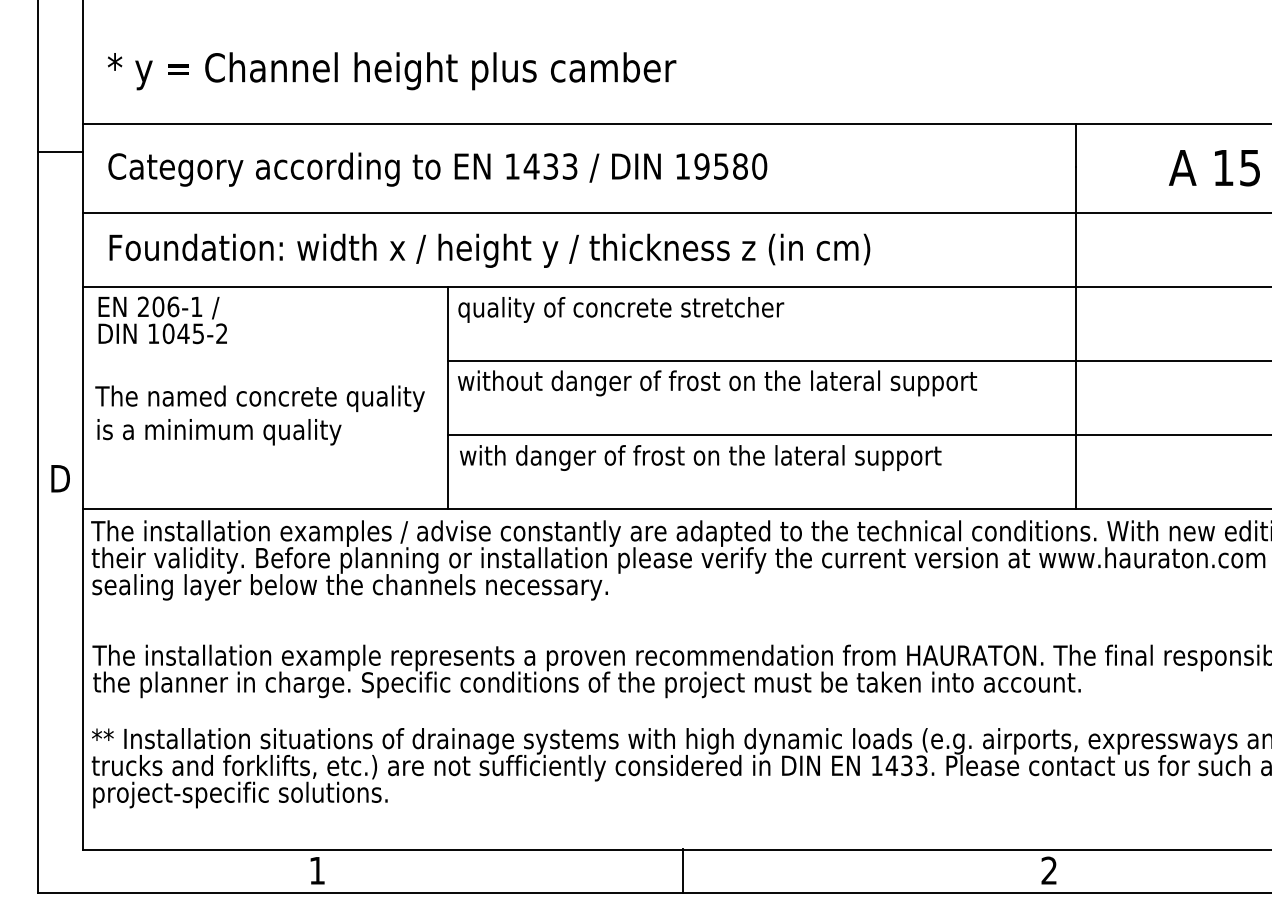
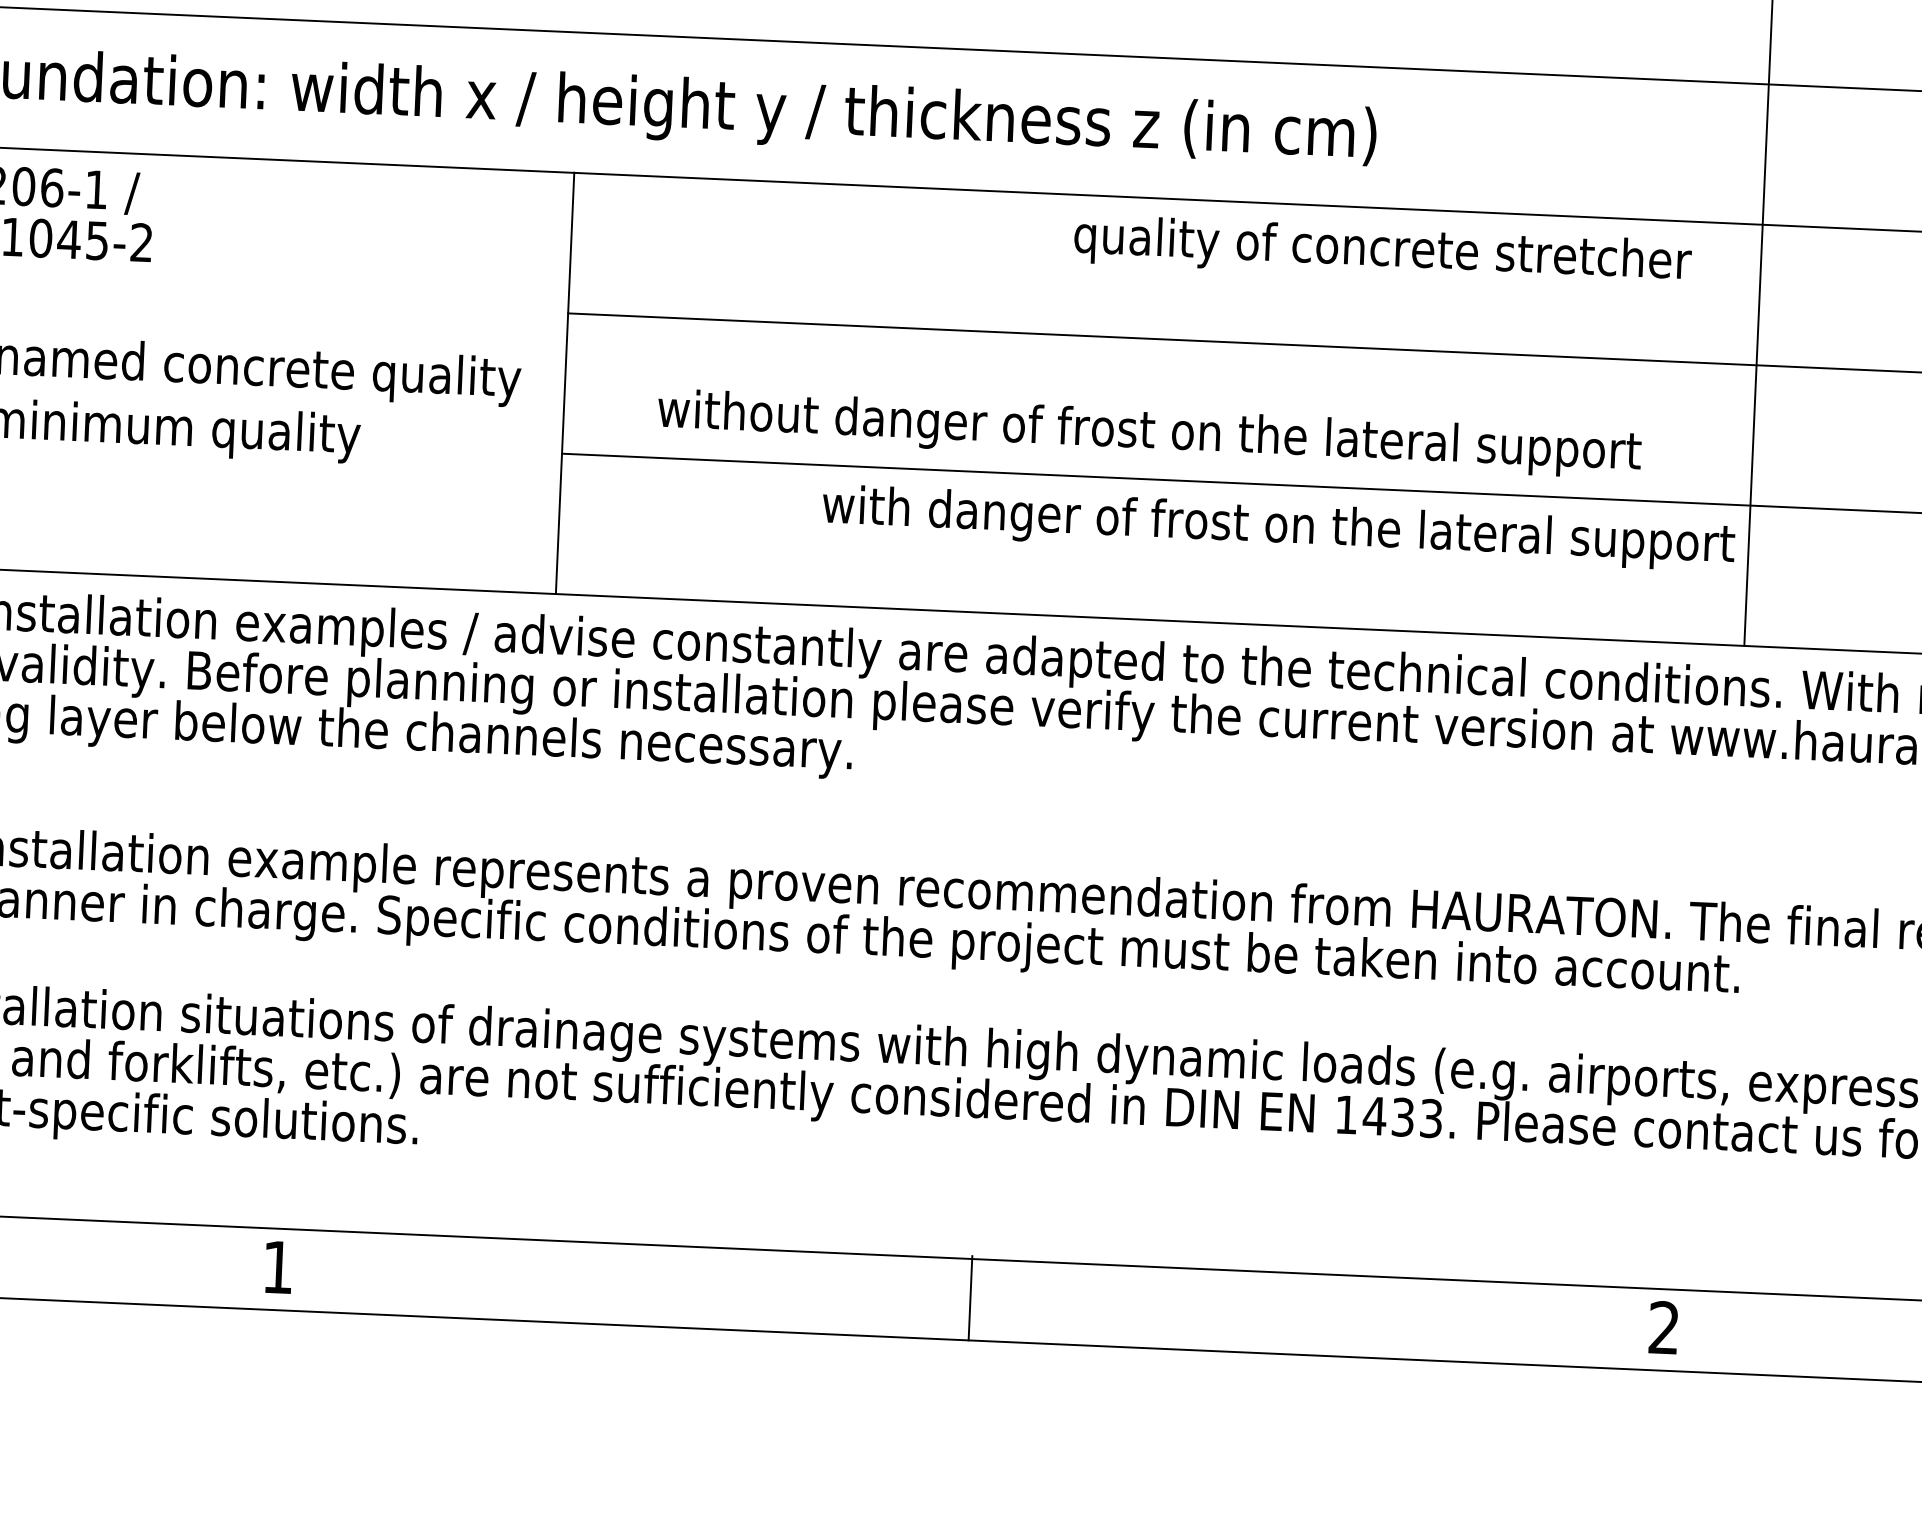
text: (621, 309) -> (1383, 250), moved
text: (717, 383) -> (1149, 434), moved
text: (700, 457) -> (1278, 527), moved

